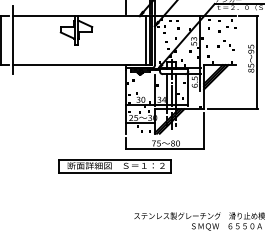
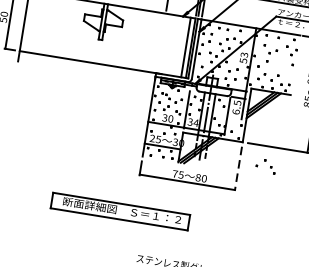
part: (225, 45) -> (265, 166), moved
line: (204, 131) -> (238, 169), solid -> dashed
part: (114, 166) -> (119, 211), moved

